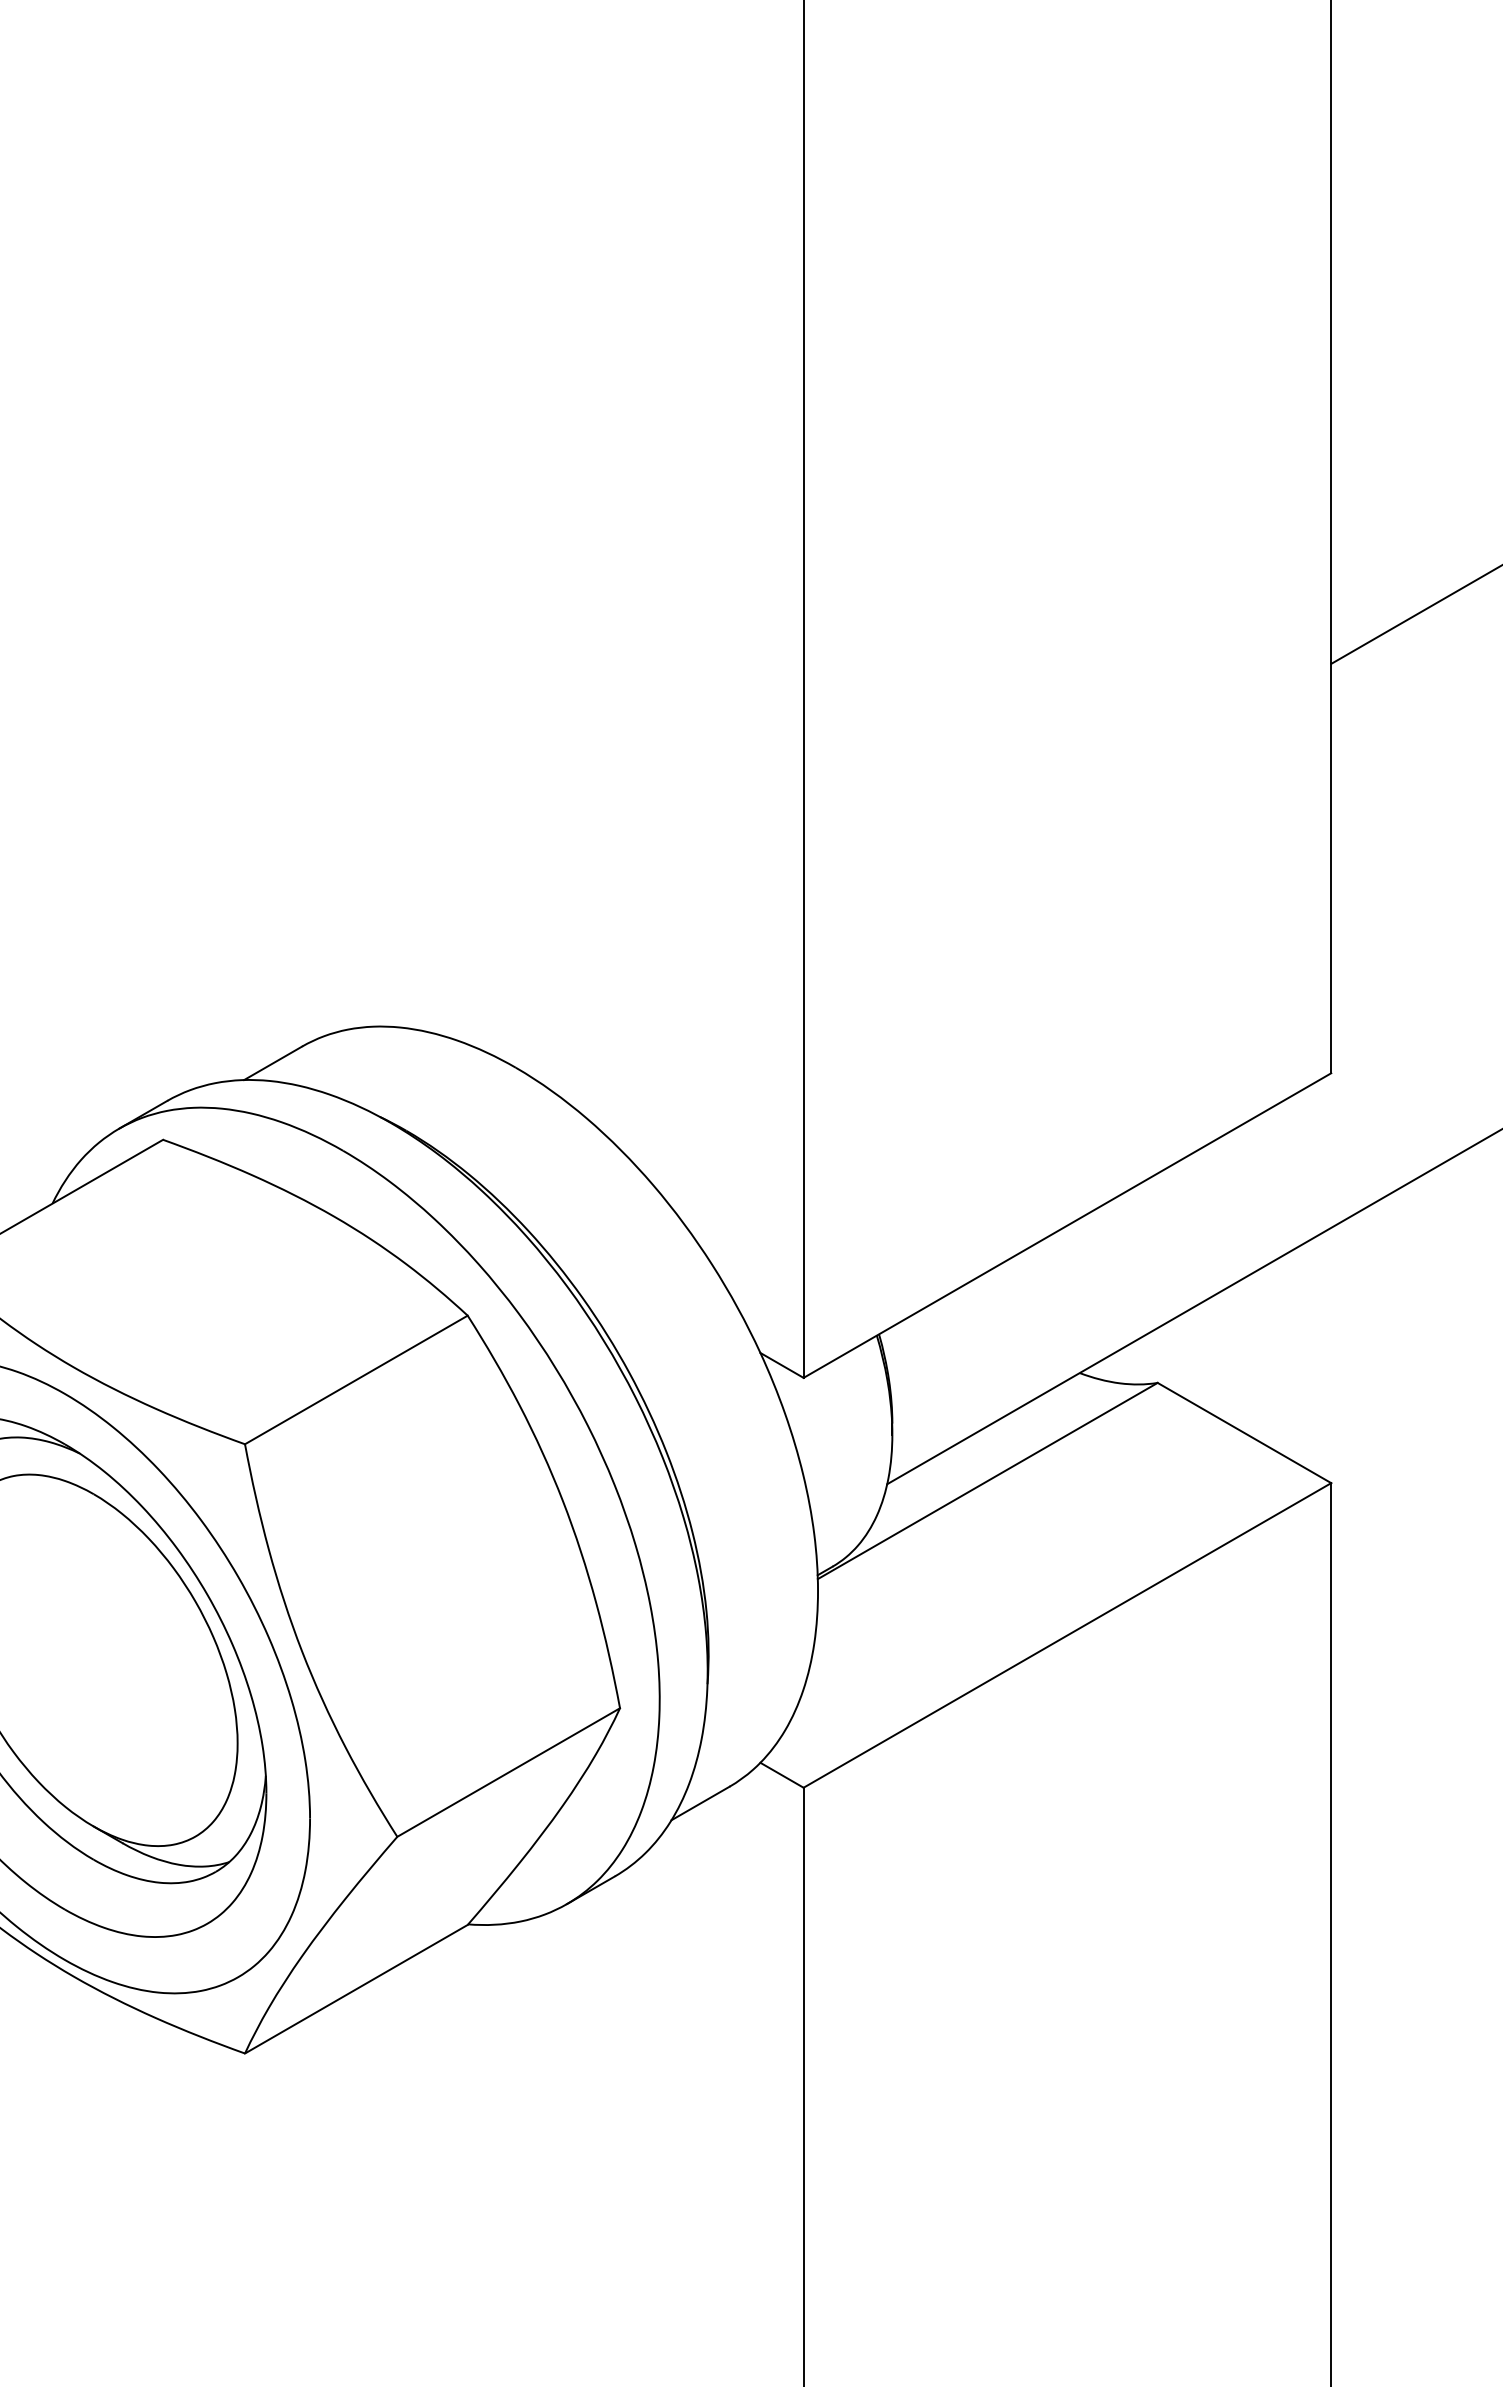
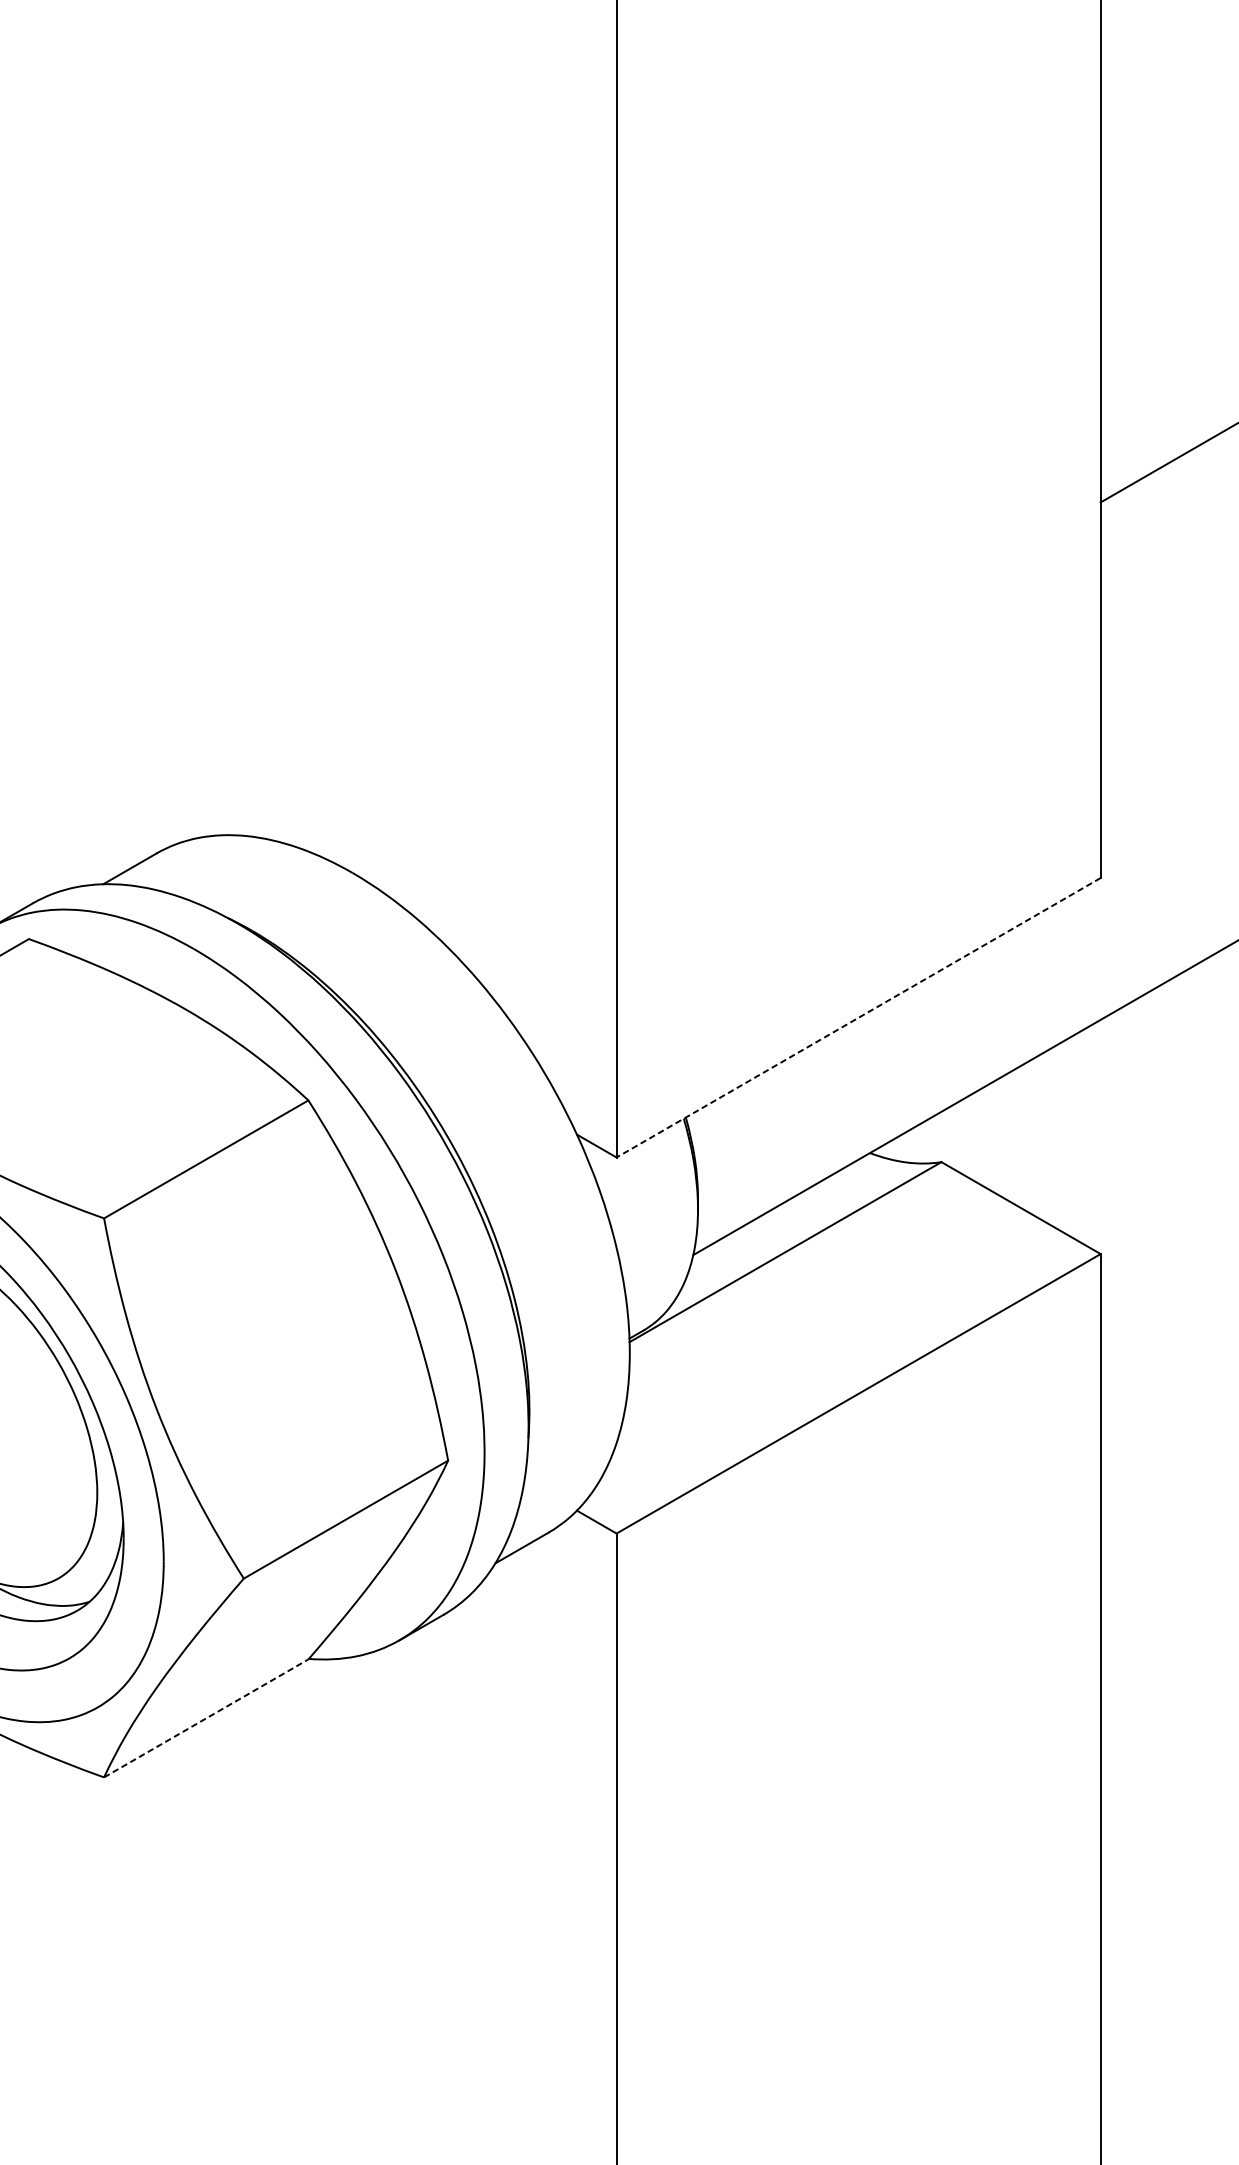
line: (1067, 1225) -> (858, 1017), solid -> dashed
line: (356, 1989) -> (206, 1718), solid -> dashed

